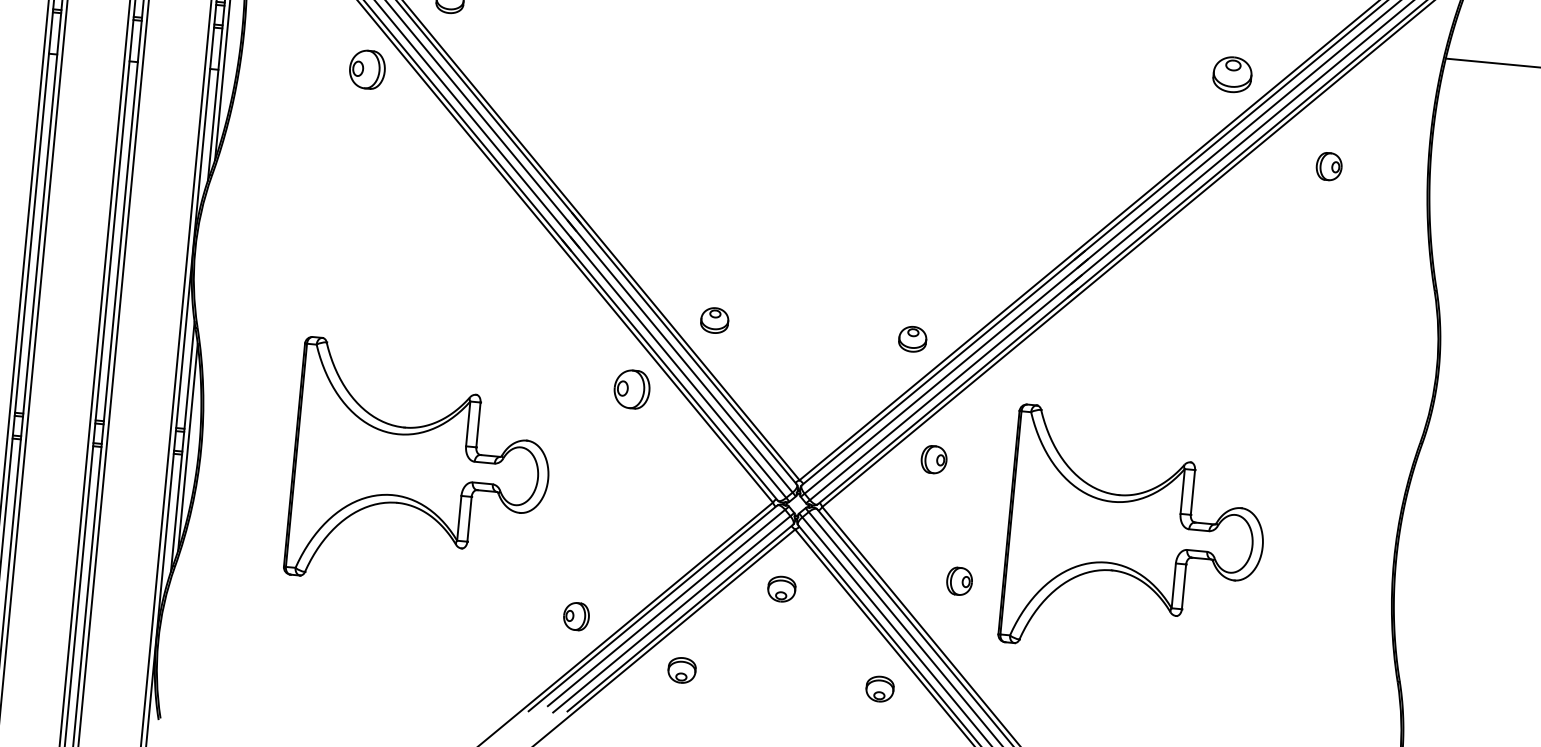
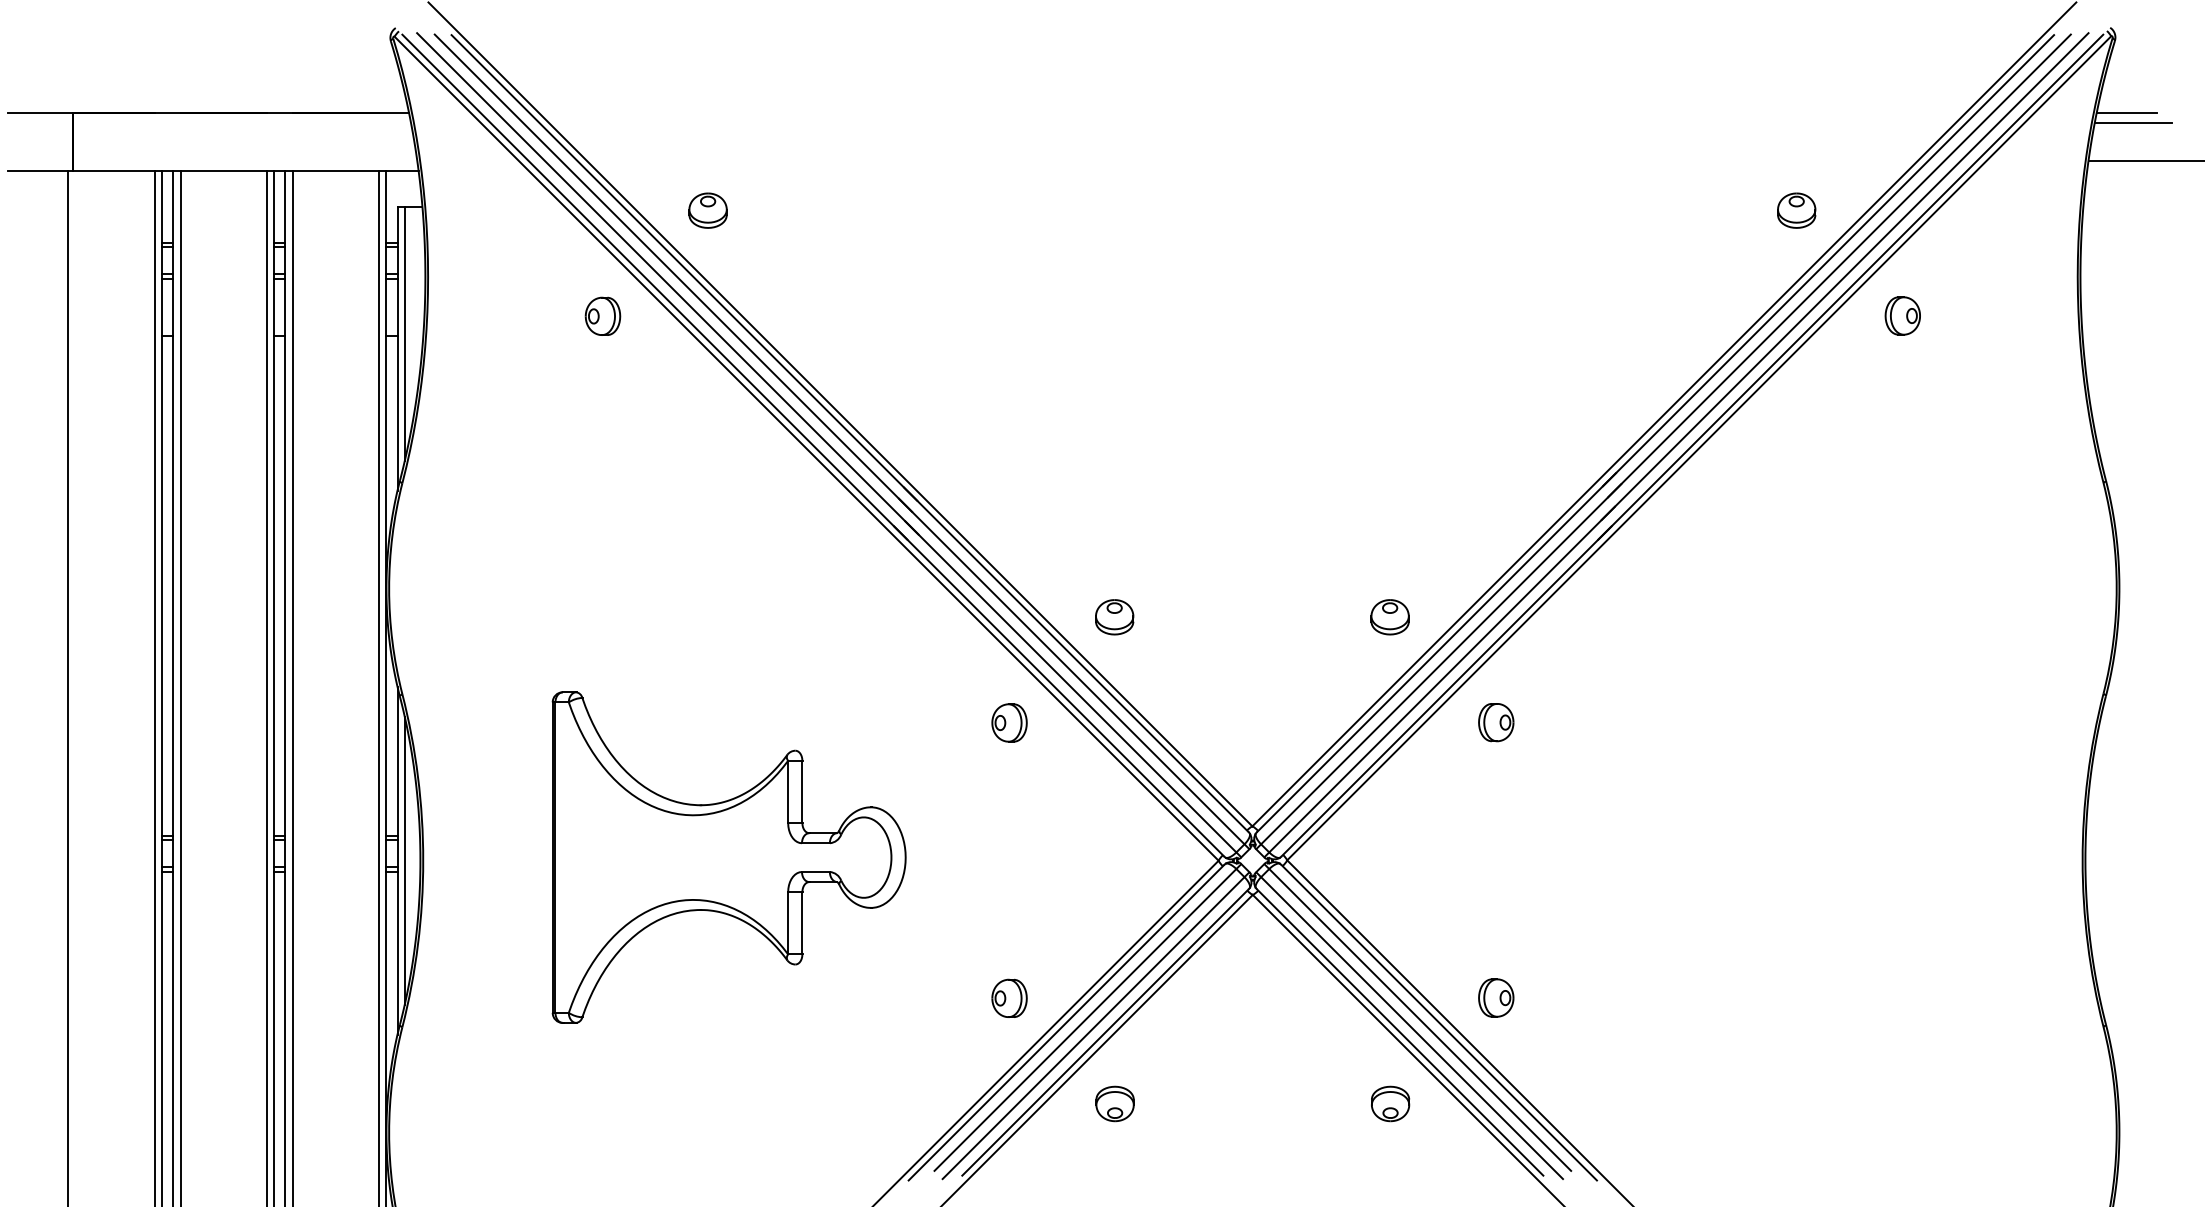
line: (1476, 27) -> (2126, 113), added
line: (1480, 34) -> (2133, 123), added
part: (367, 68) -> (602, 315), size x0.71
part: (1232, 74) -> (1796, 210), size x0.71
part: (1328, 166) -> (1902, 315), moved
part: (632, 389) -> (1009, 722), size x0.71
part: (934, 459) -> (1496, 722), moved
part: (1135, 534) -> (1722, 857), removed
part: (959, 581) -> (1496, 997), moved
part: (781, 588) -> (1241, 978), removed
part: (576, 615) -> (1009, 997), moved

